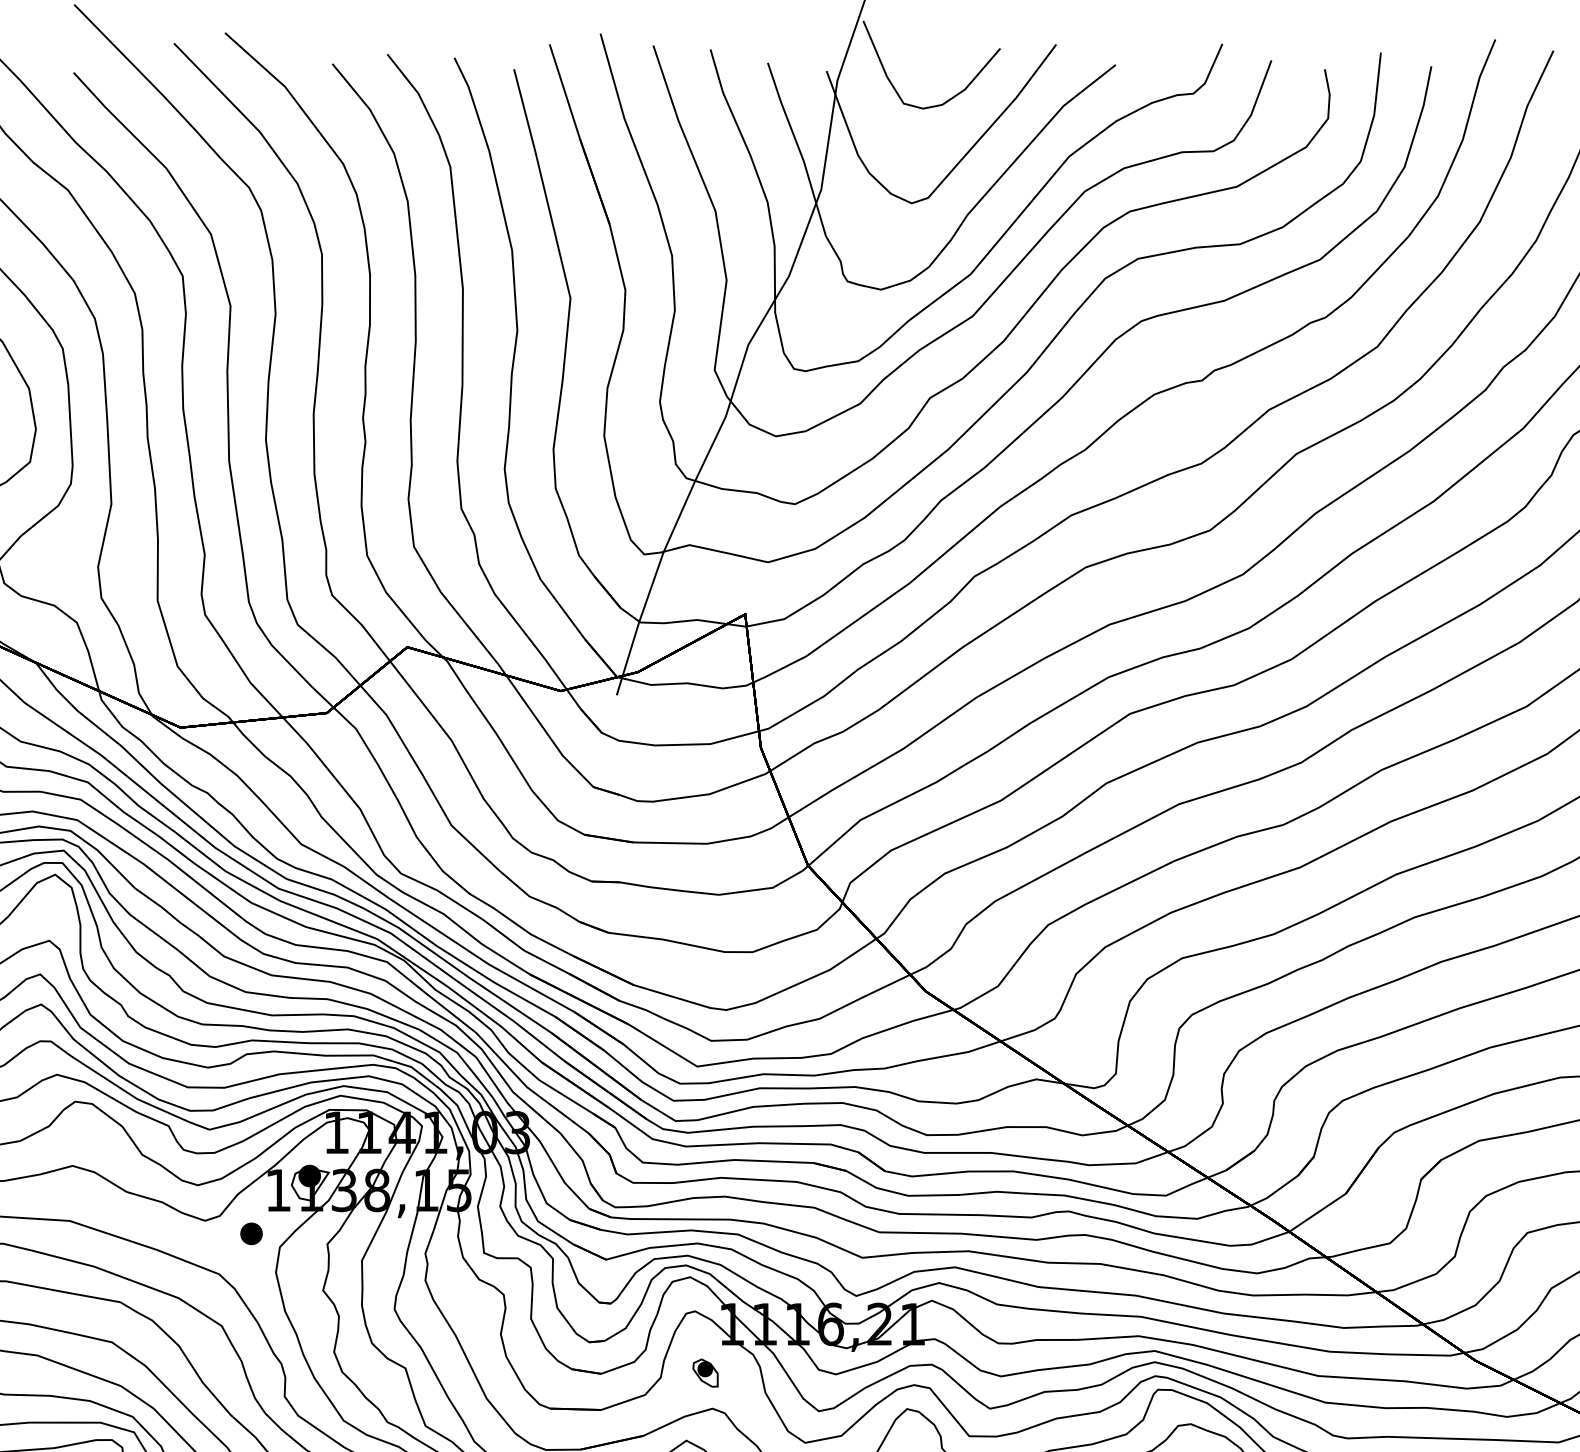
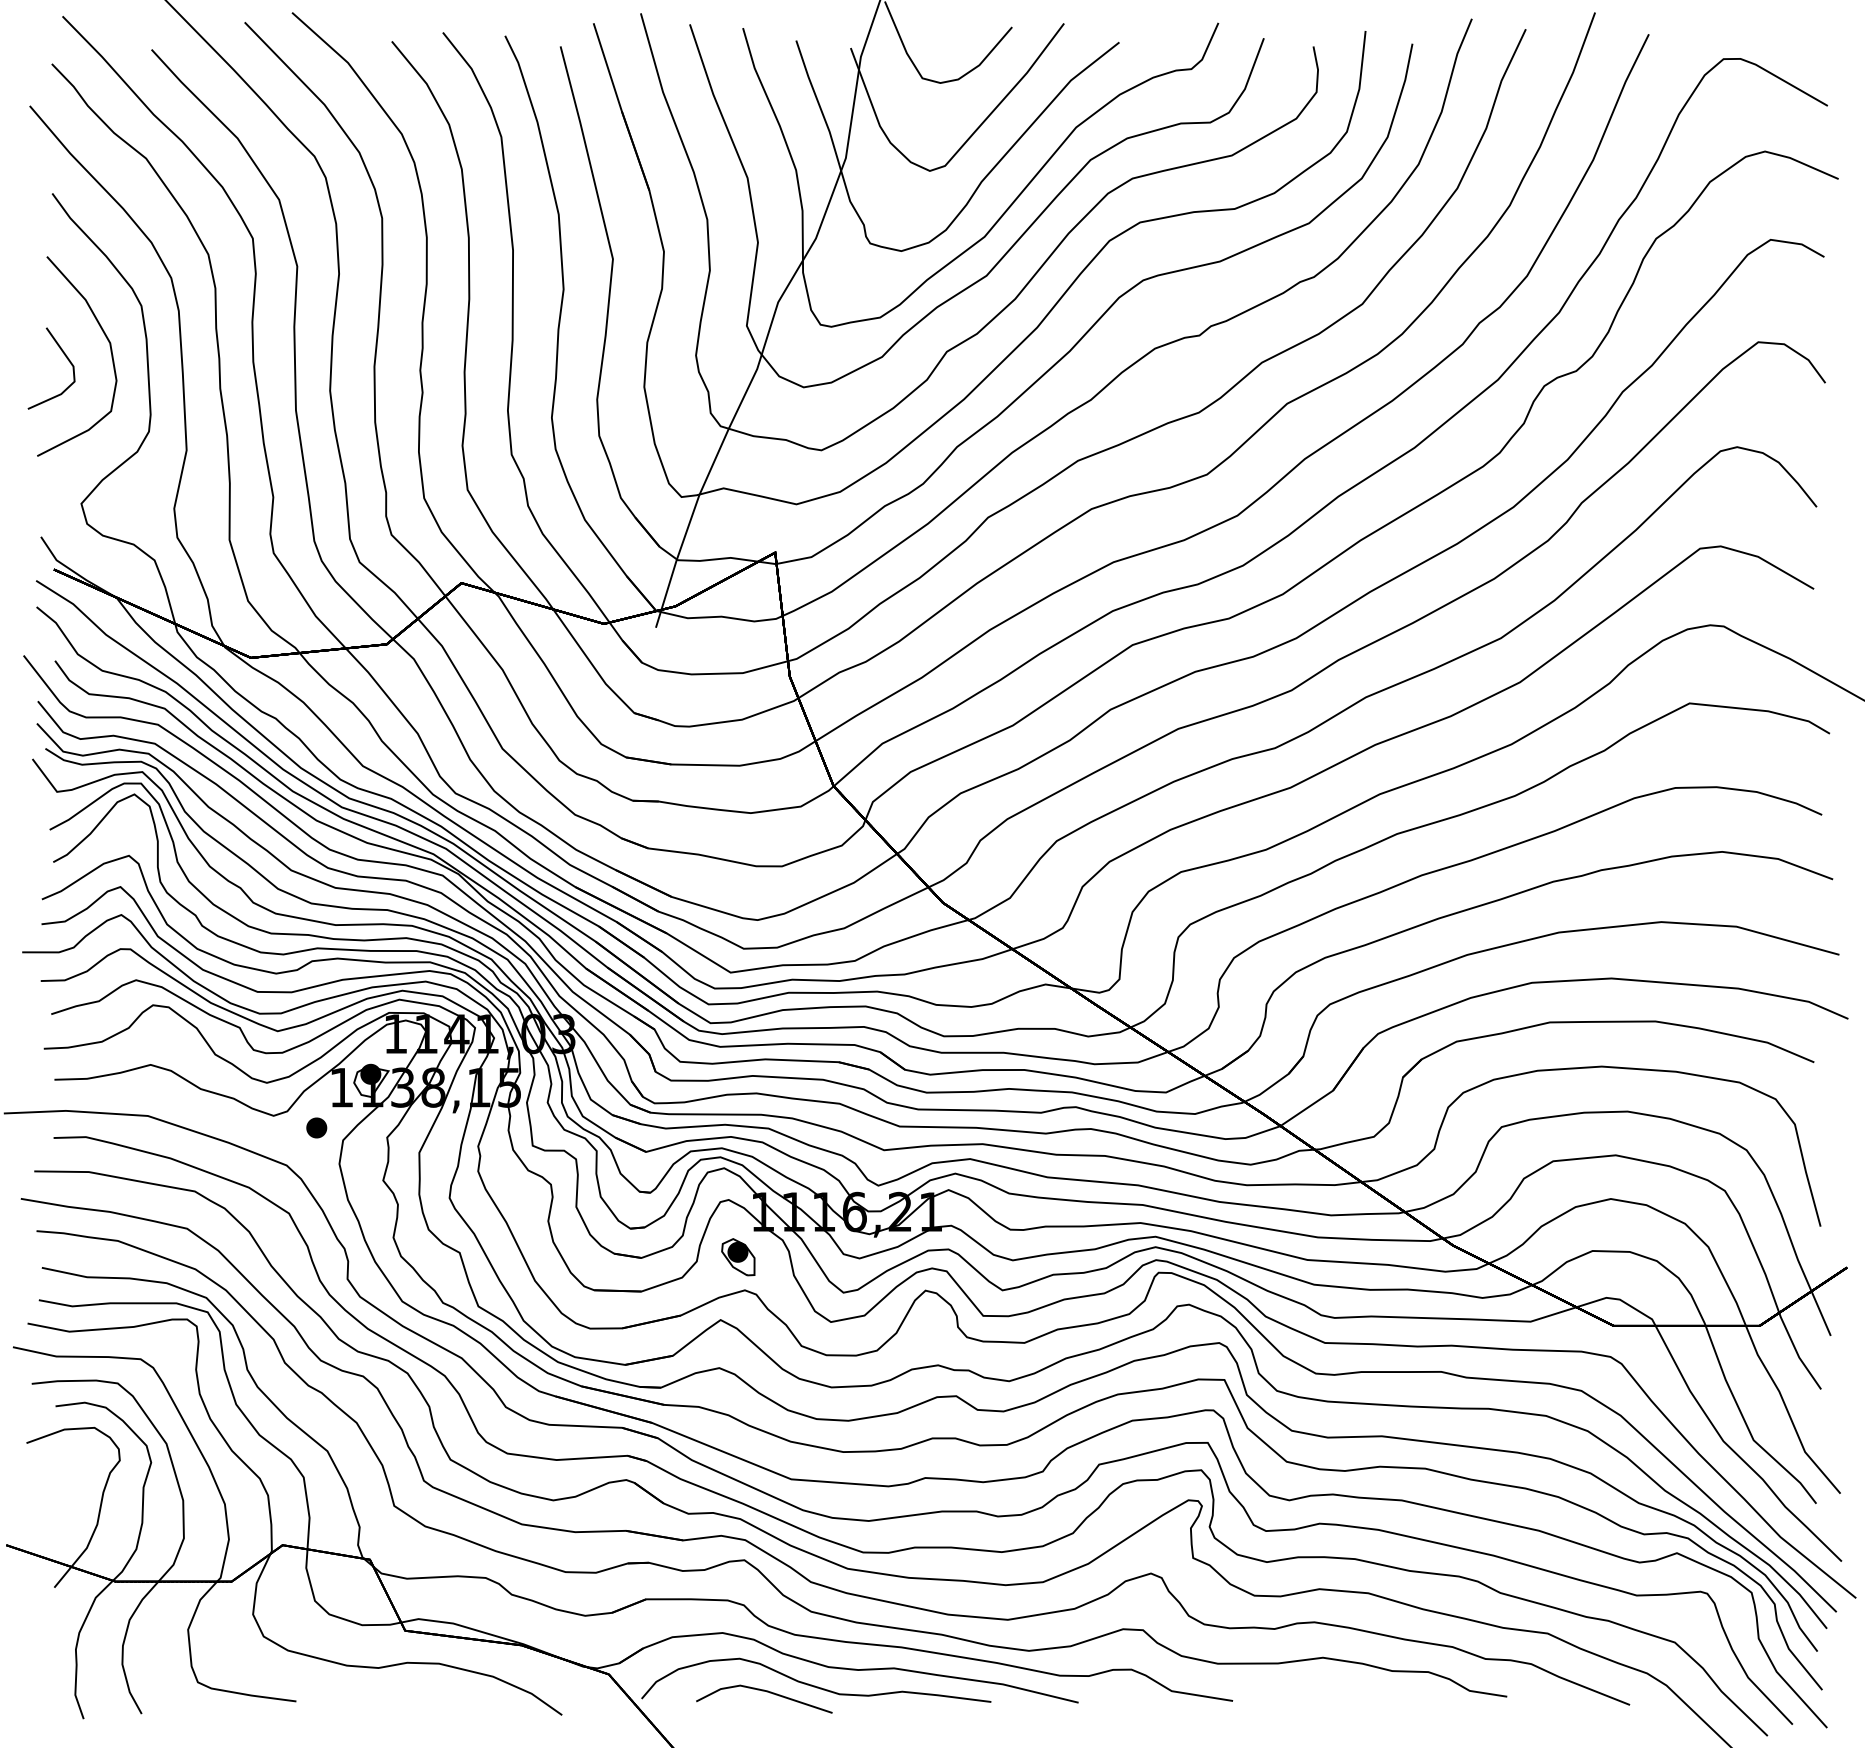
part: (705, 1373) -> (738, 1257), size x1.43

